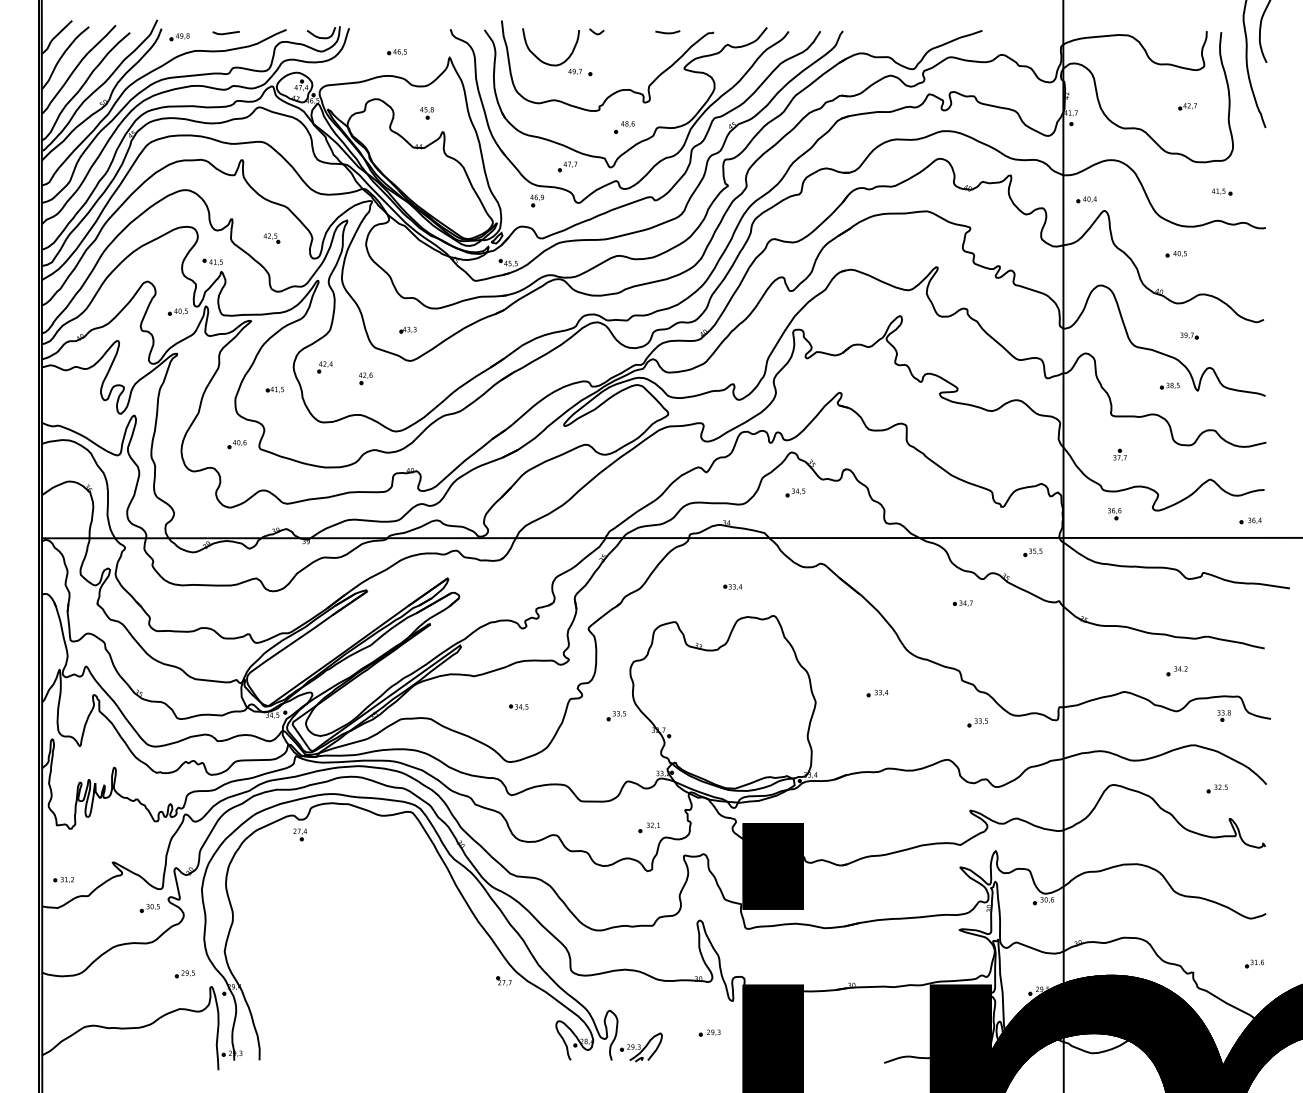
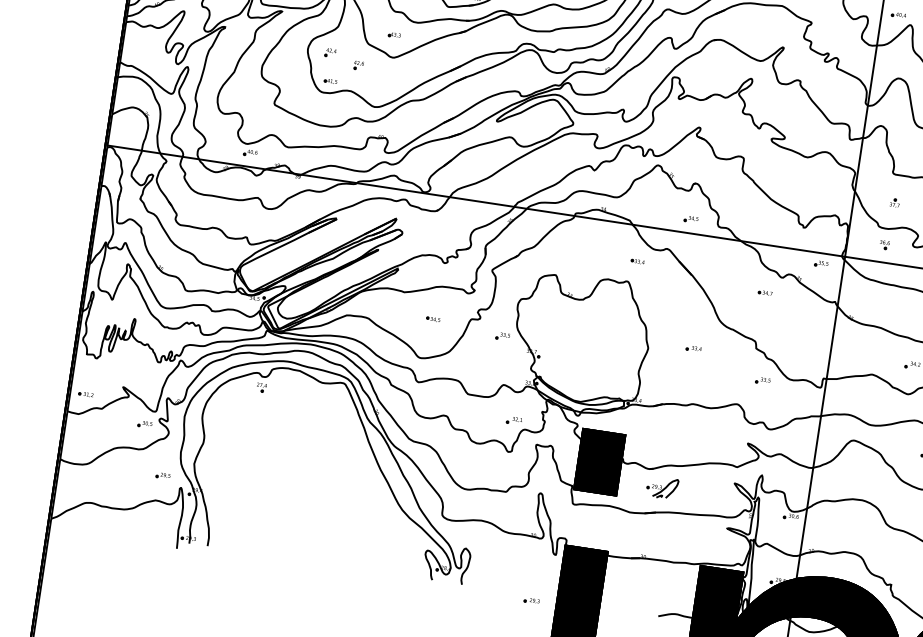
part: (274, 389) -> (330, 81), moved
part: (236, 444) -> (250, 153), moved
part: (795, 492) -> (691, 219), moved
part: (732, 587) -> (637, 261), moved
part: (503, 980) -> (392, 515), removed
part: (709, 1032) -> (531, 600), moved
part: (641, 1047) -> (662, 488), moved

